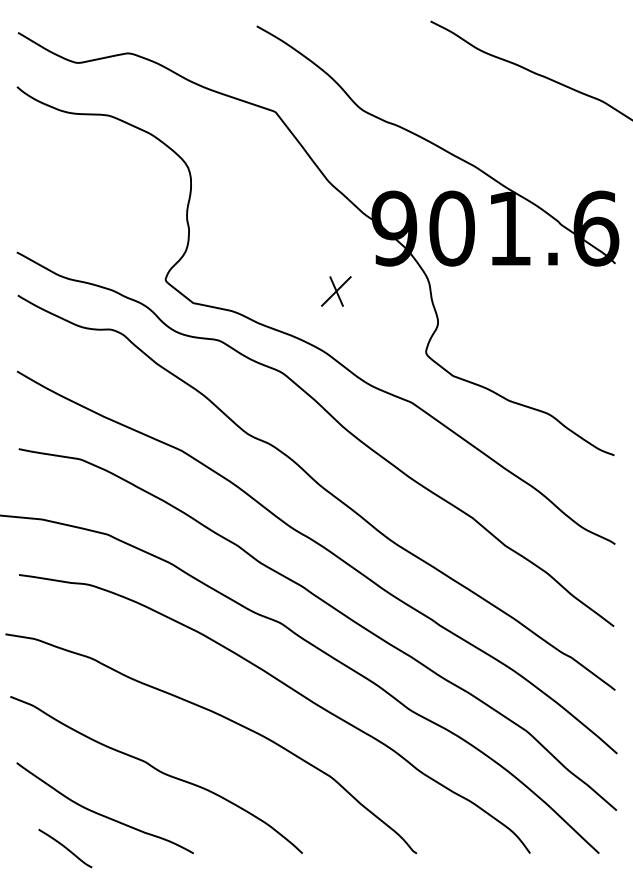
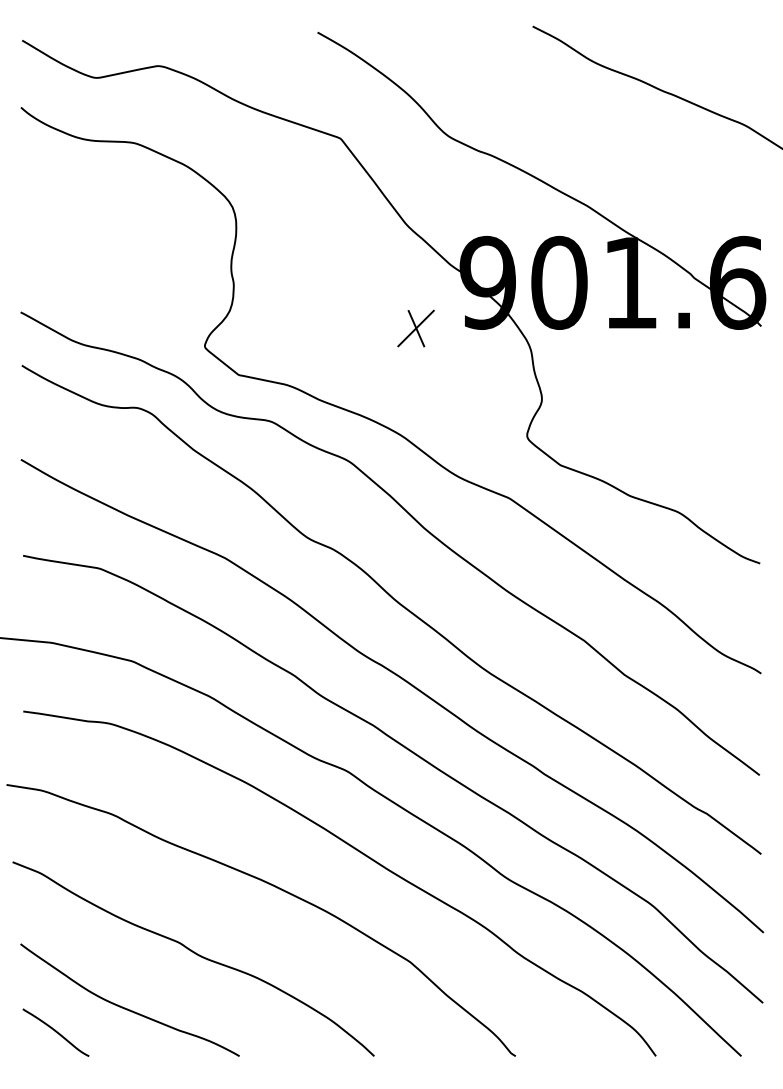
part: (336, 291) -> (416, 328), moved
curve: (65, 848) -> (56, 1032), moved

